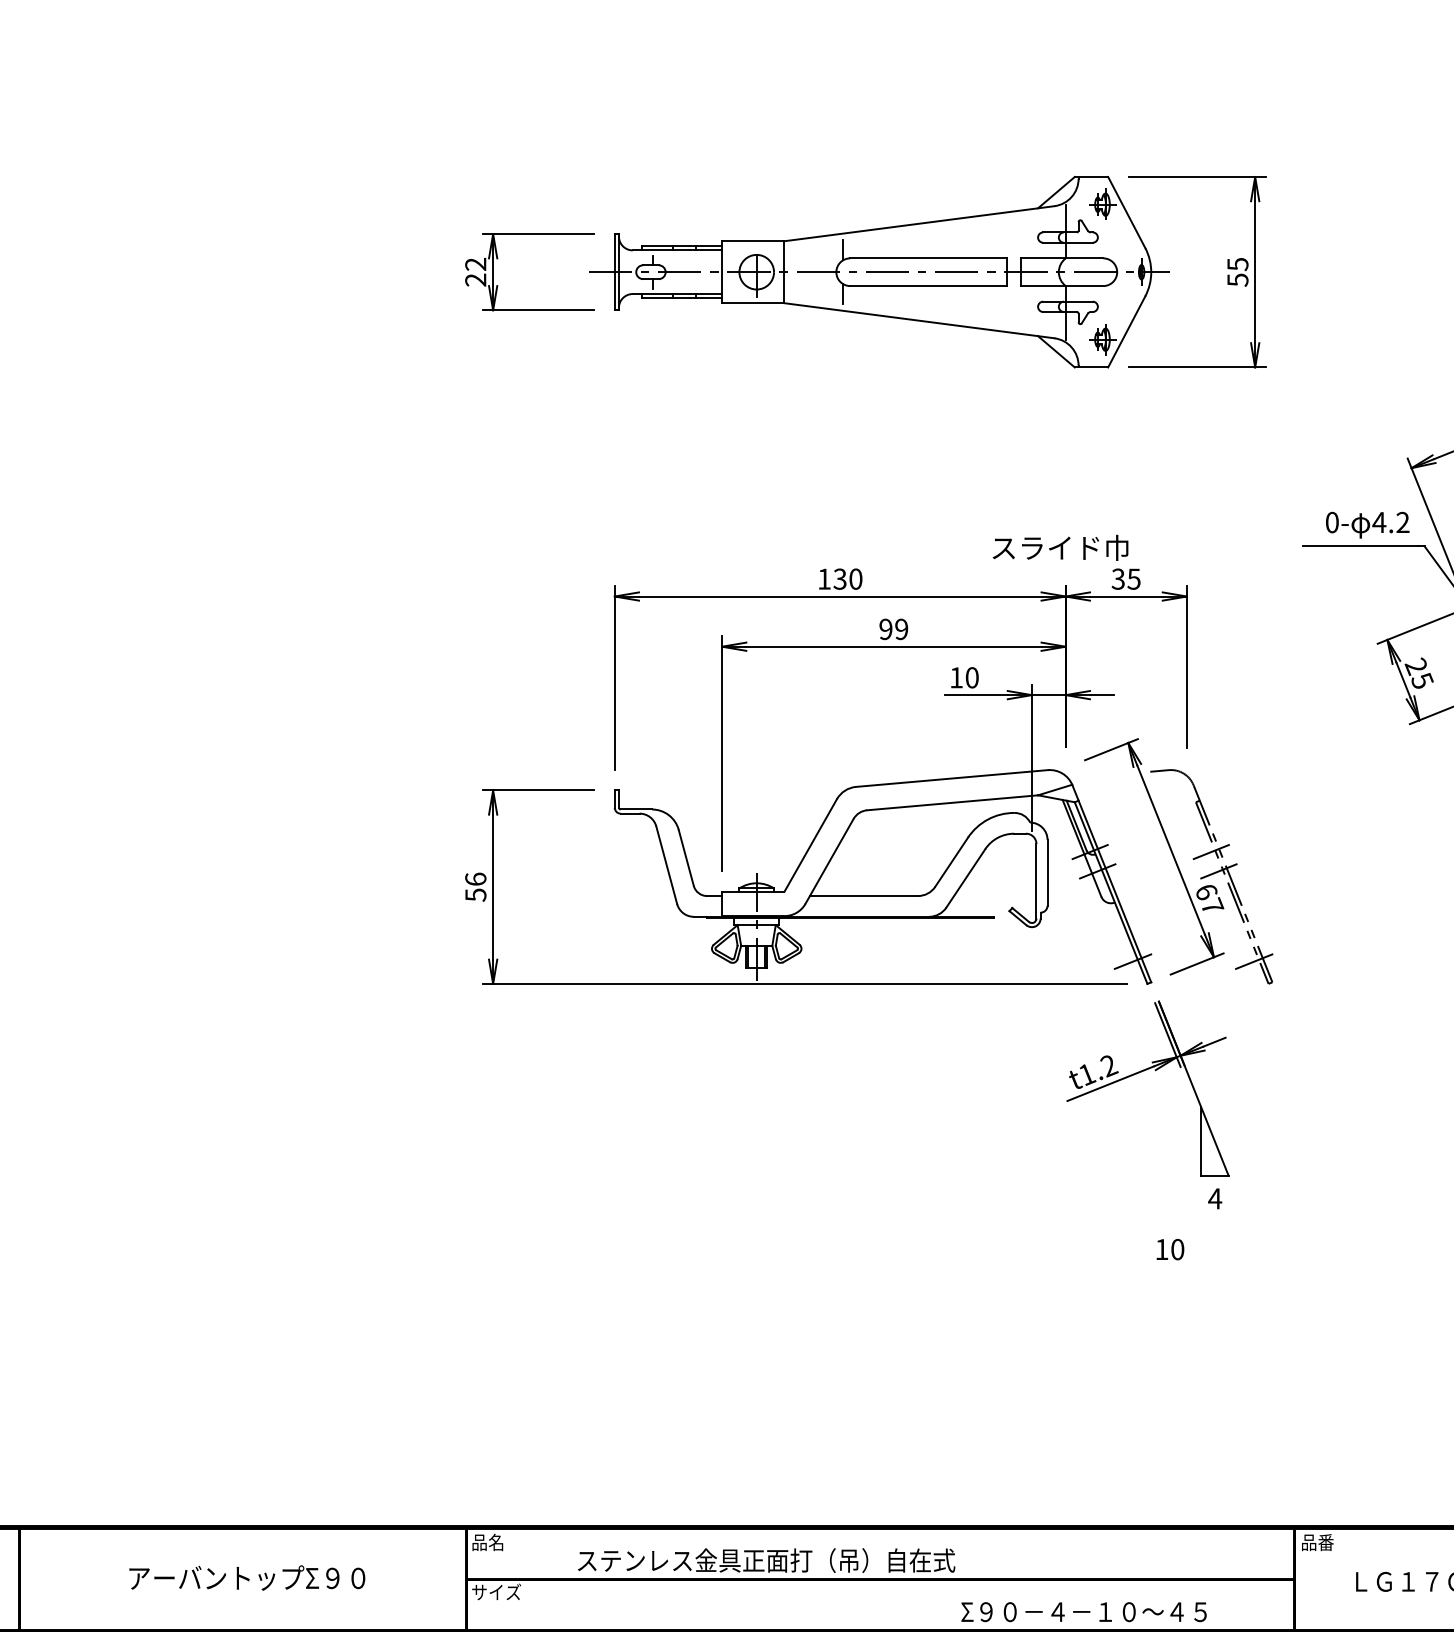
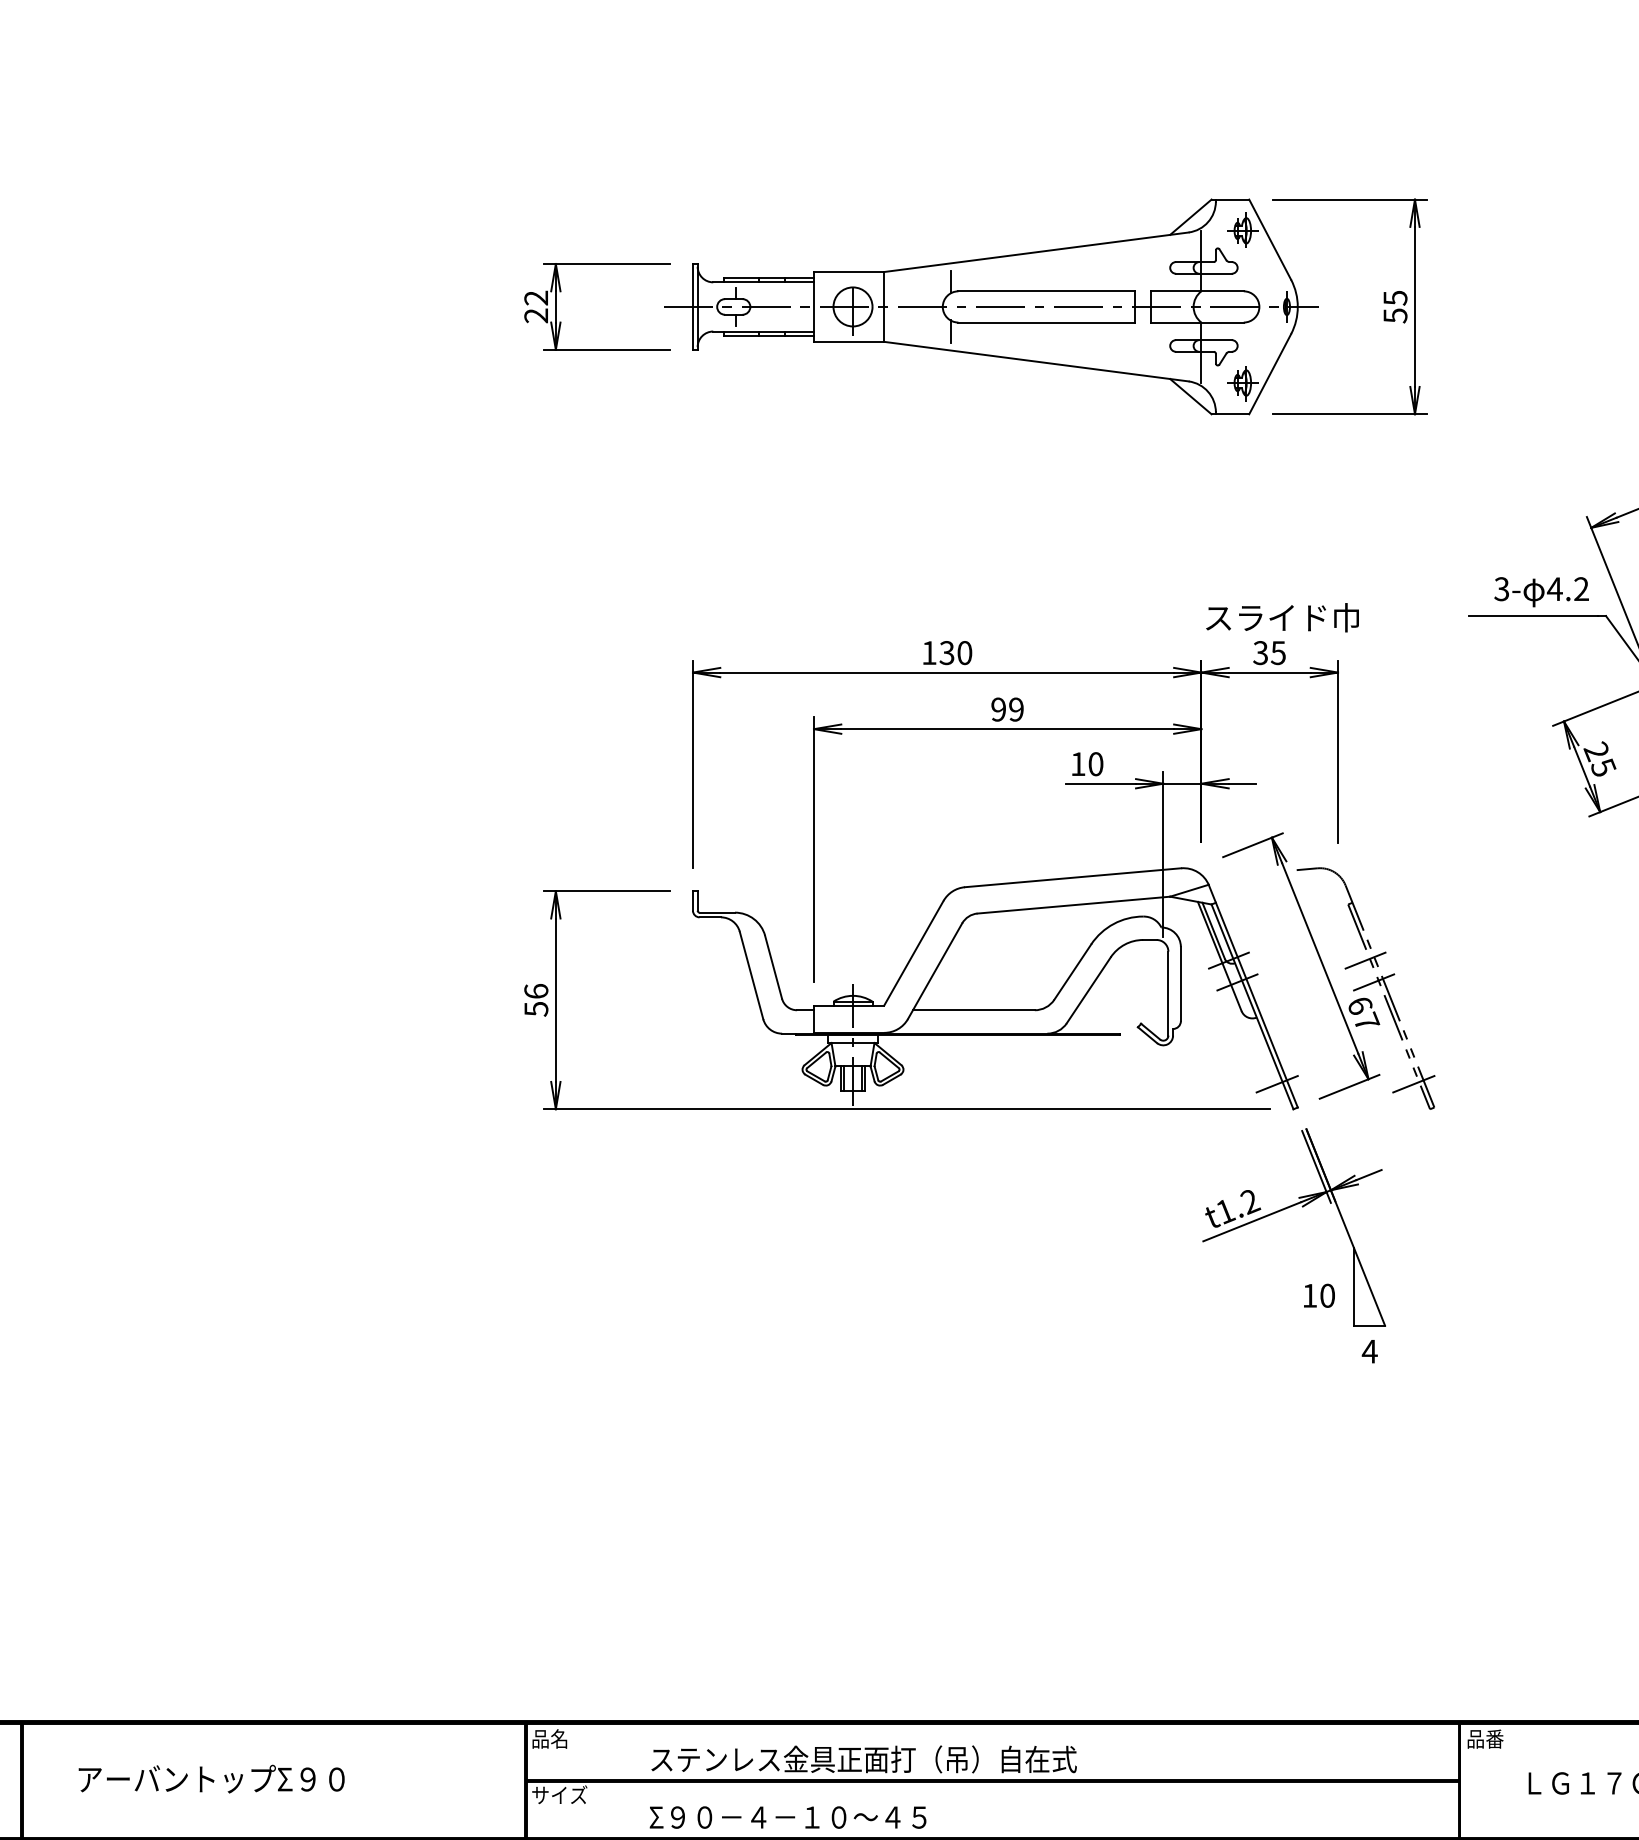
text: (1331, 522) -> (1501, 589), 0- -> 3-
text: (1060, 547) -> (1282, 617), moved
text: (1170, 1249) -> (1319, 1295), moved
text: (247, 1577) -> (211, 1778), moved
text: (1083, 1612) -> (787, 1817), moved

